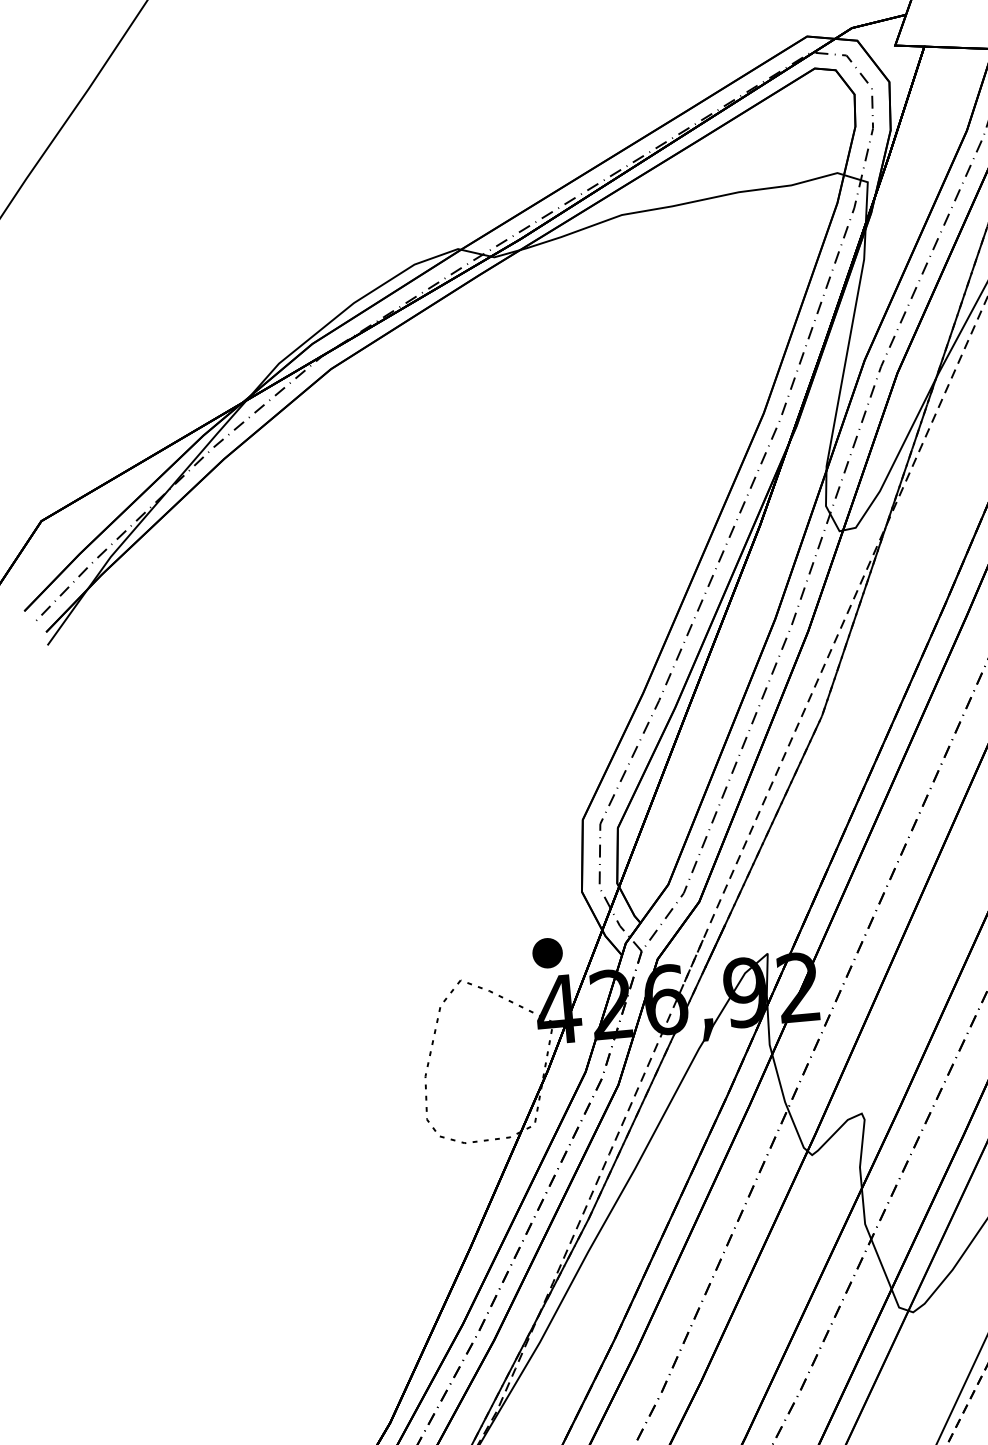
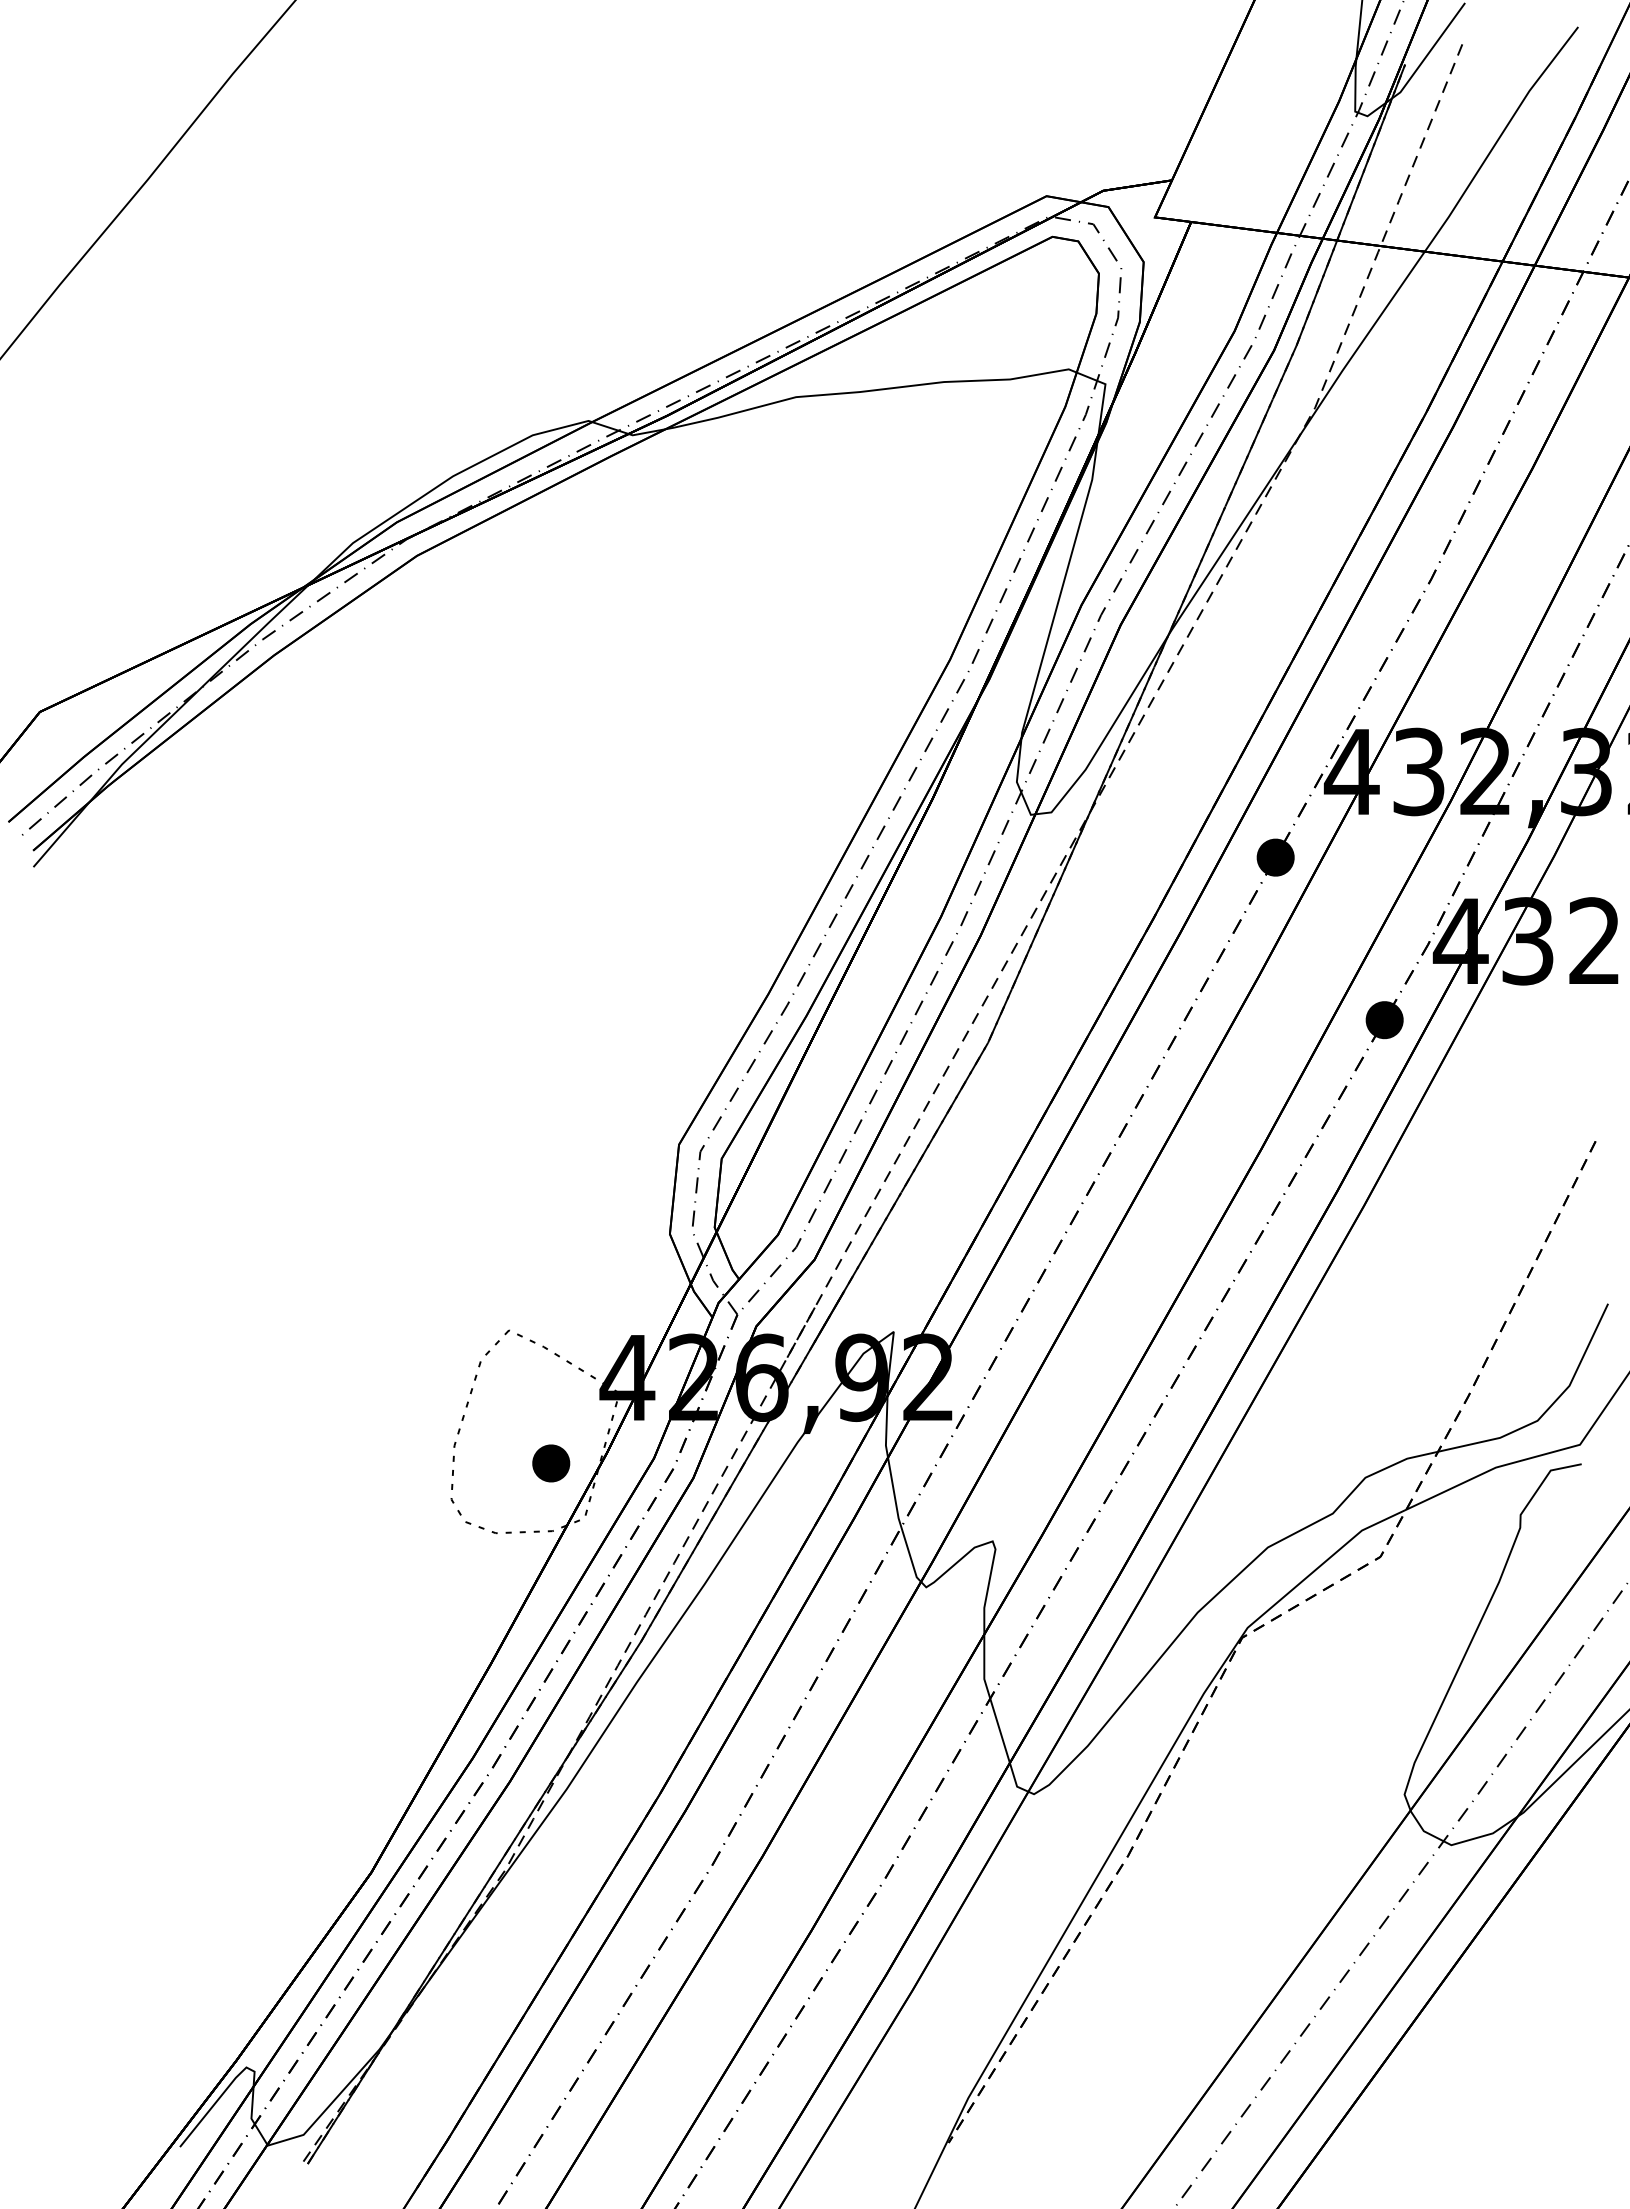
part: (547, 953) -> (551, 1463), moved

